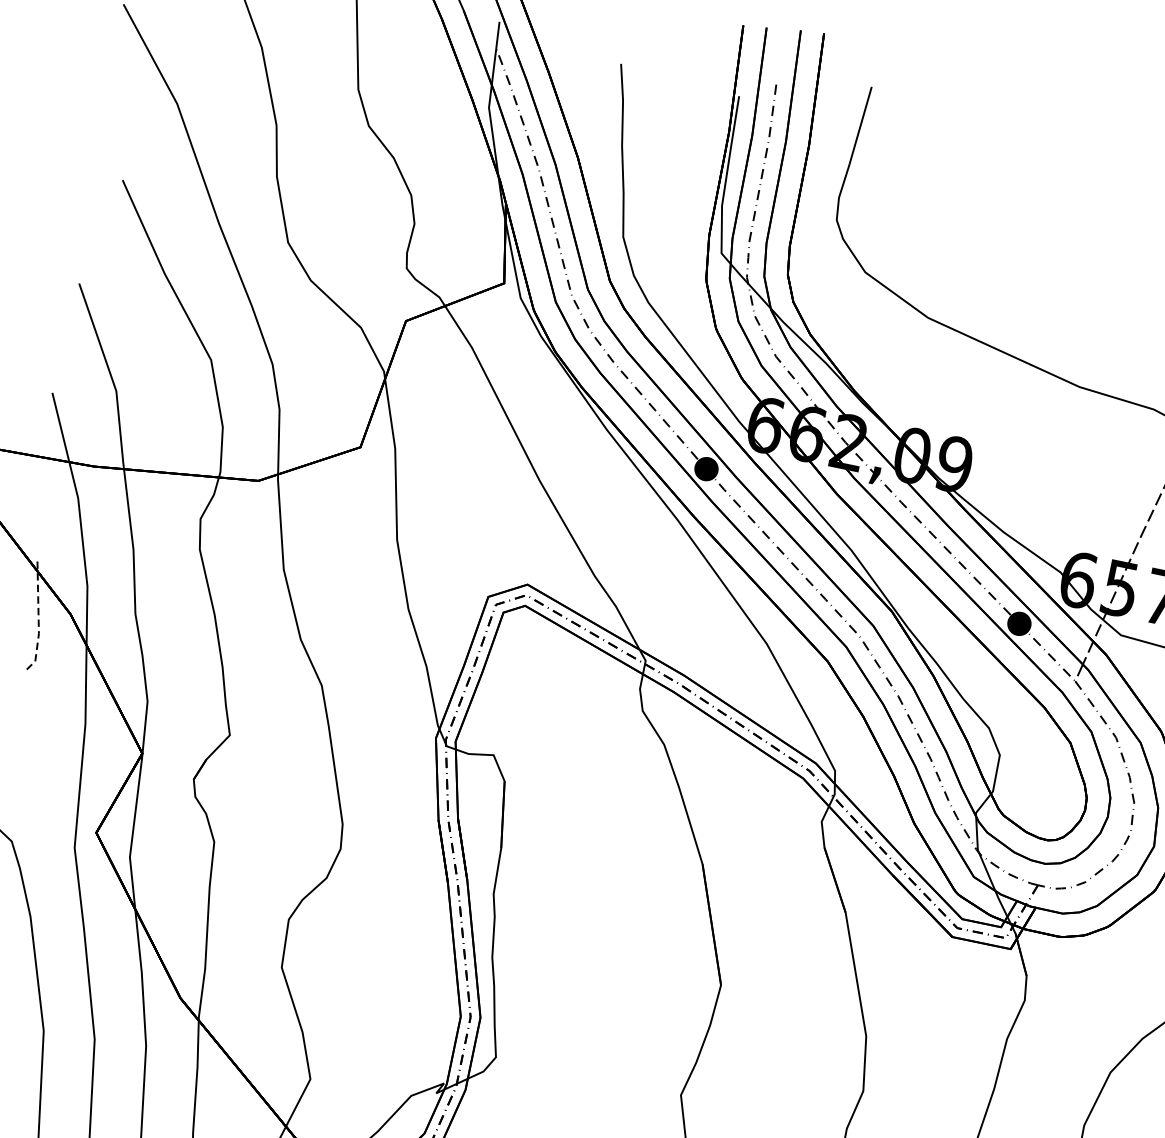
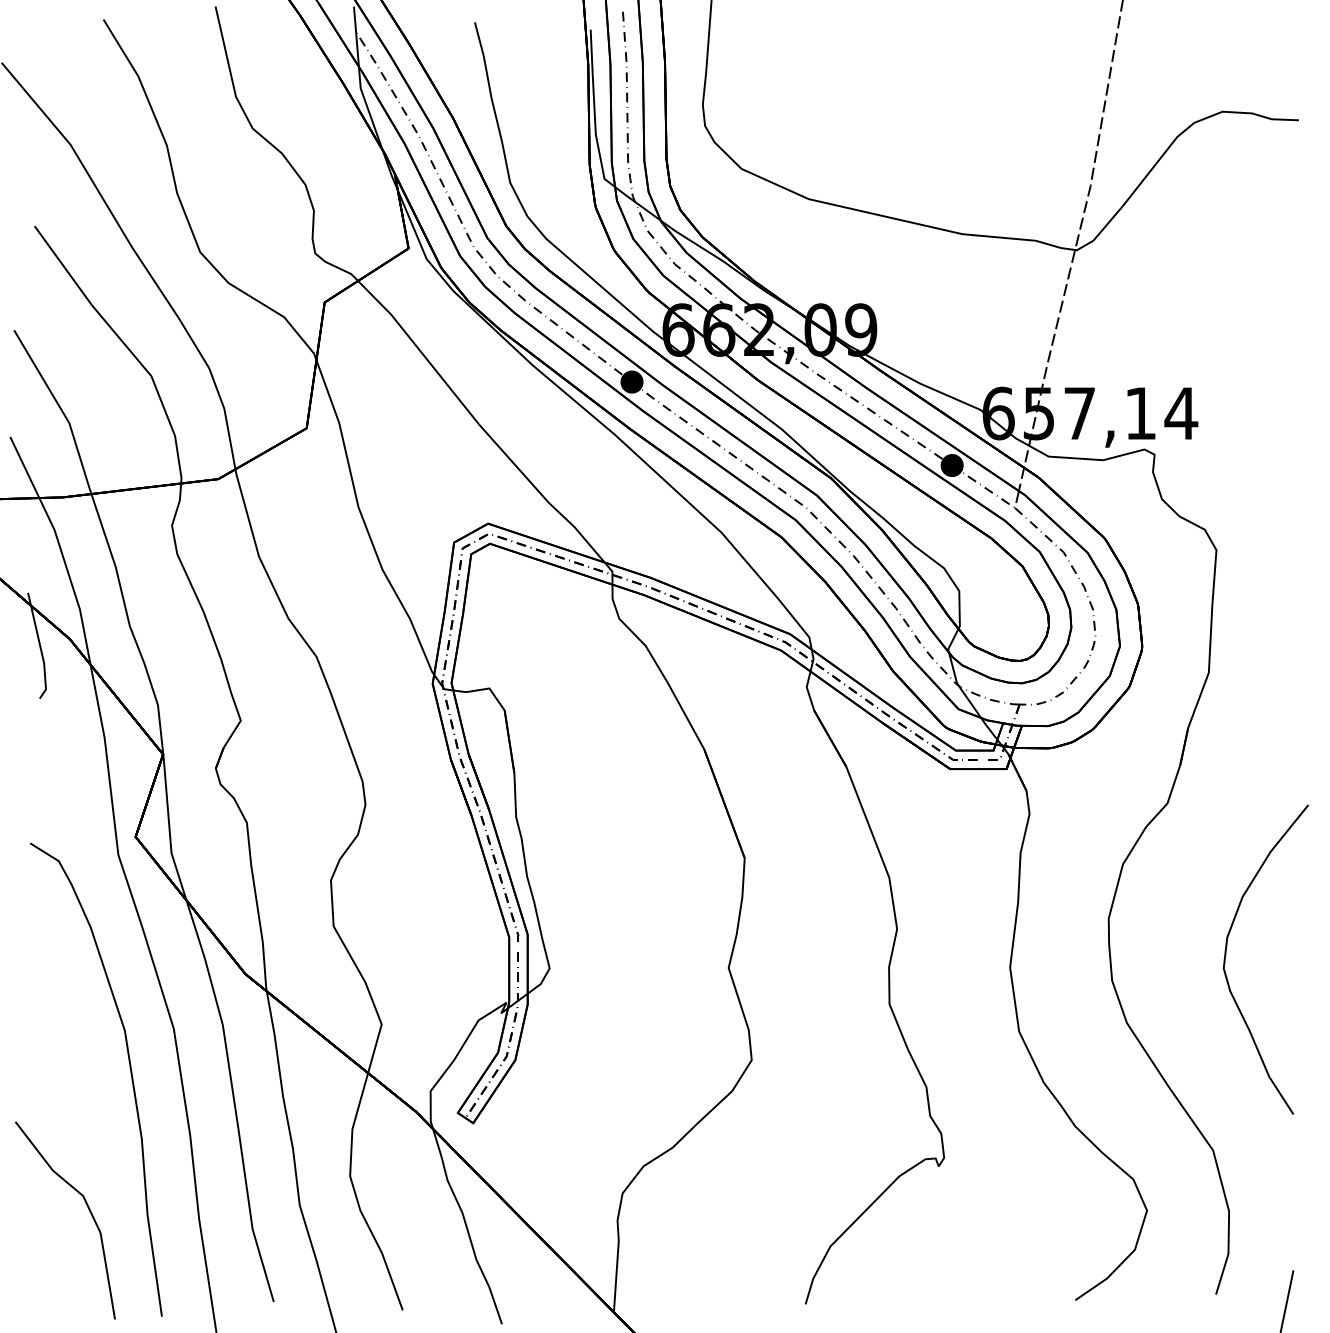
line: (38, 616) -> (40, 647), dashed -> solid

